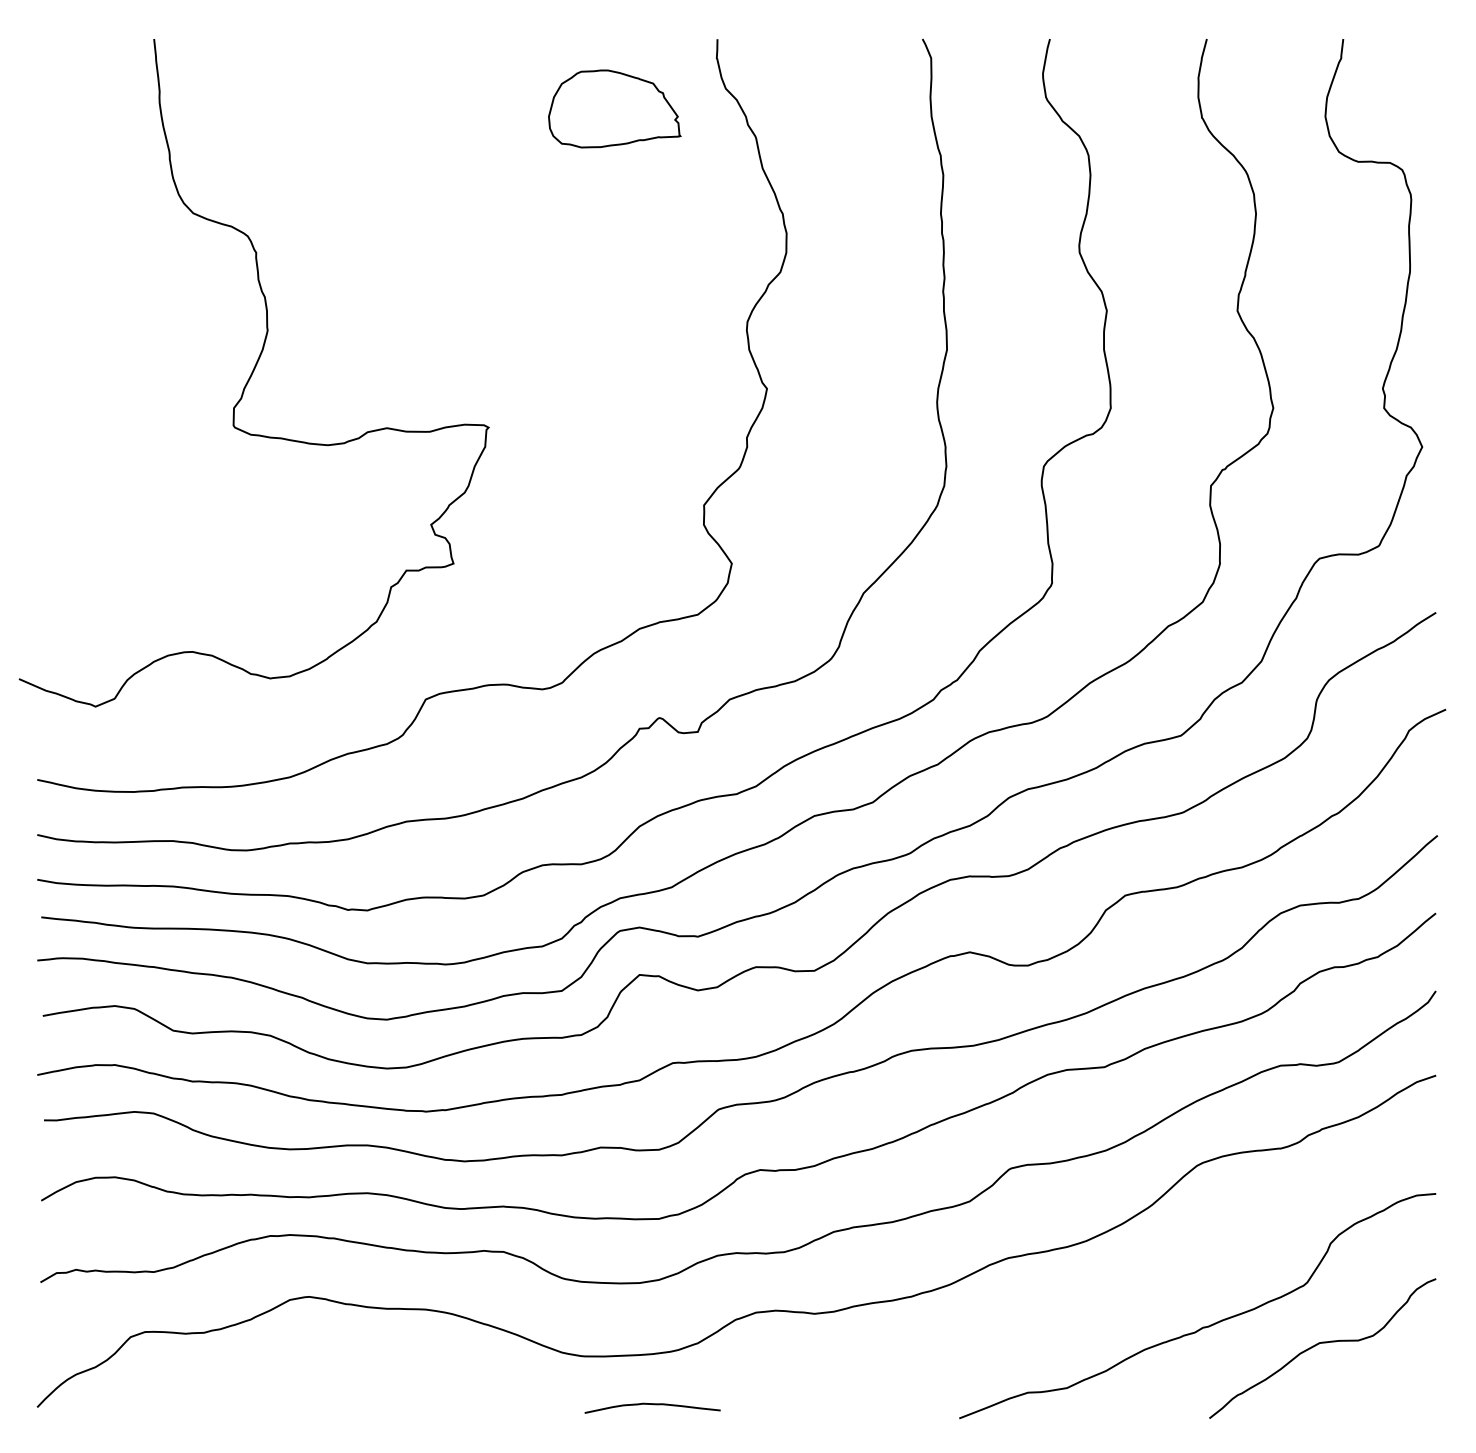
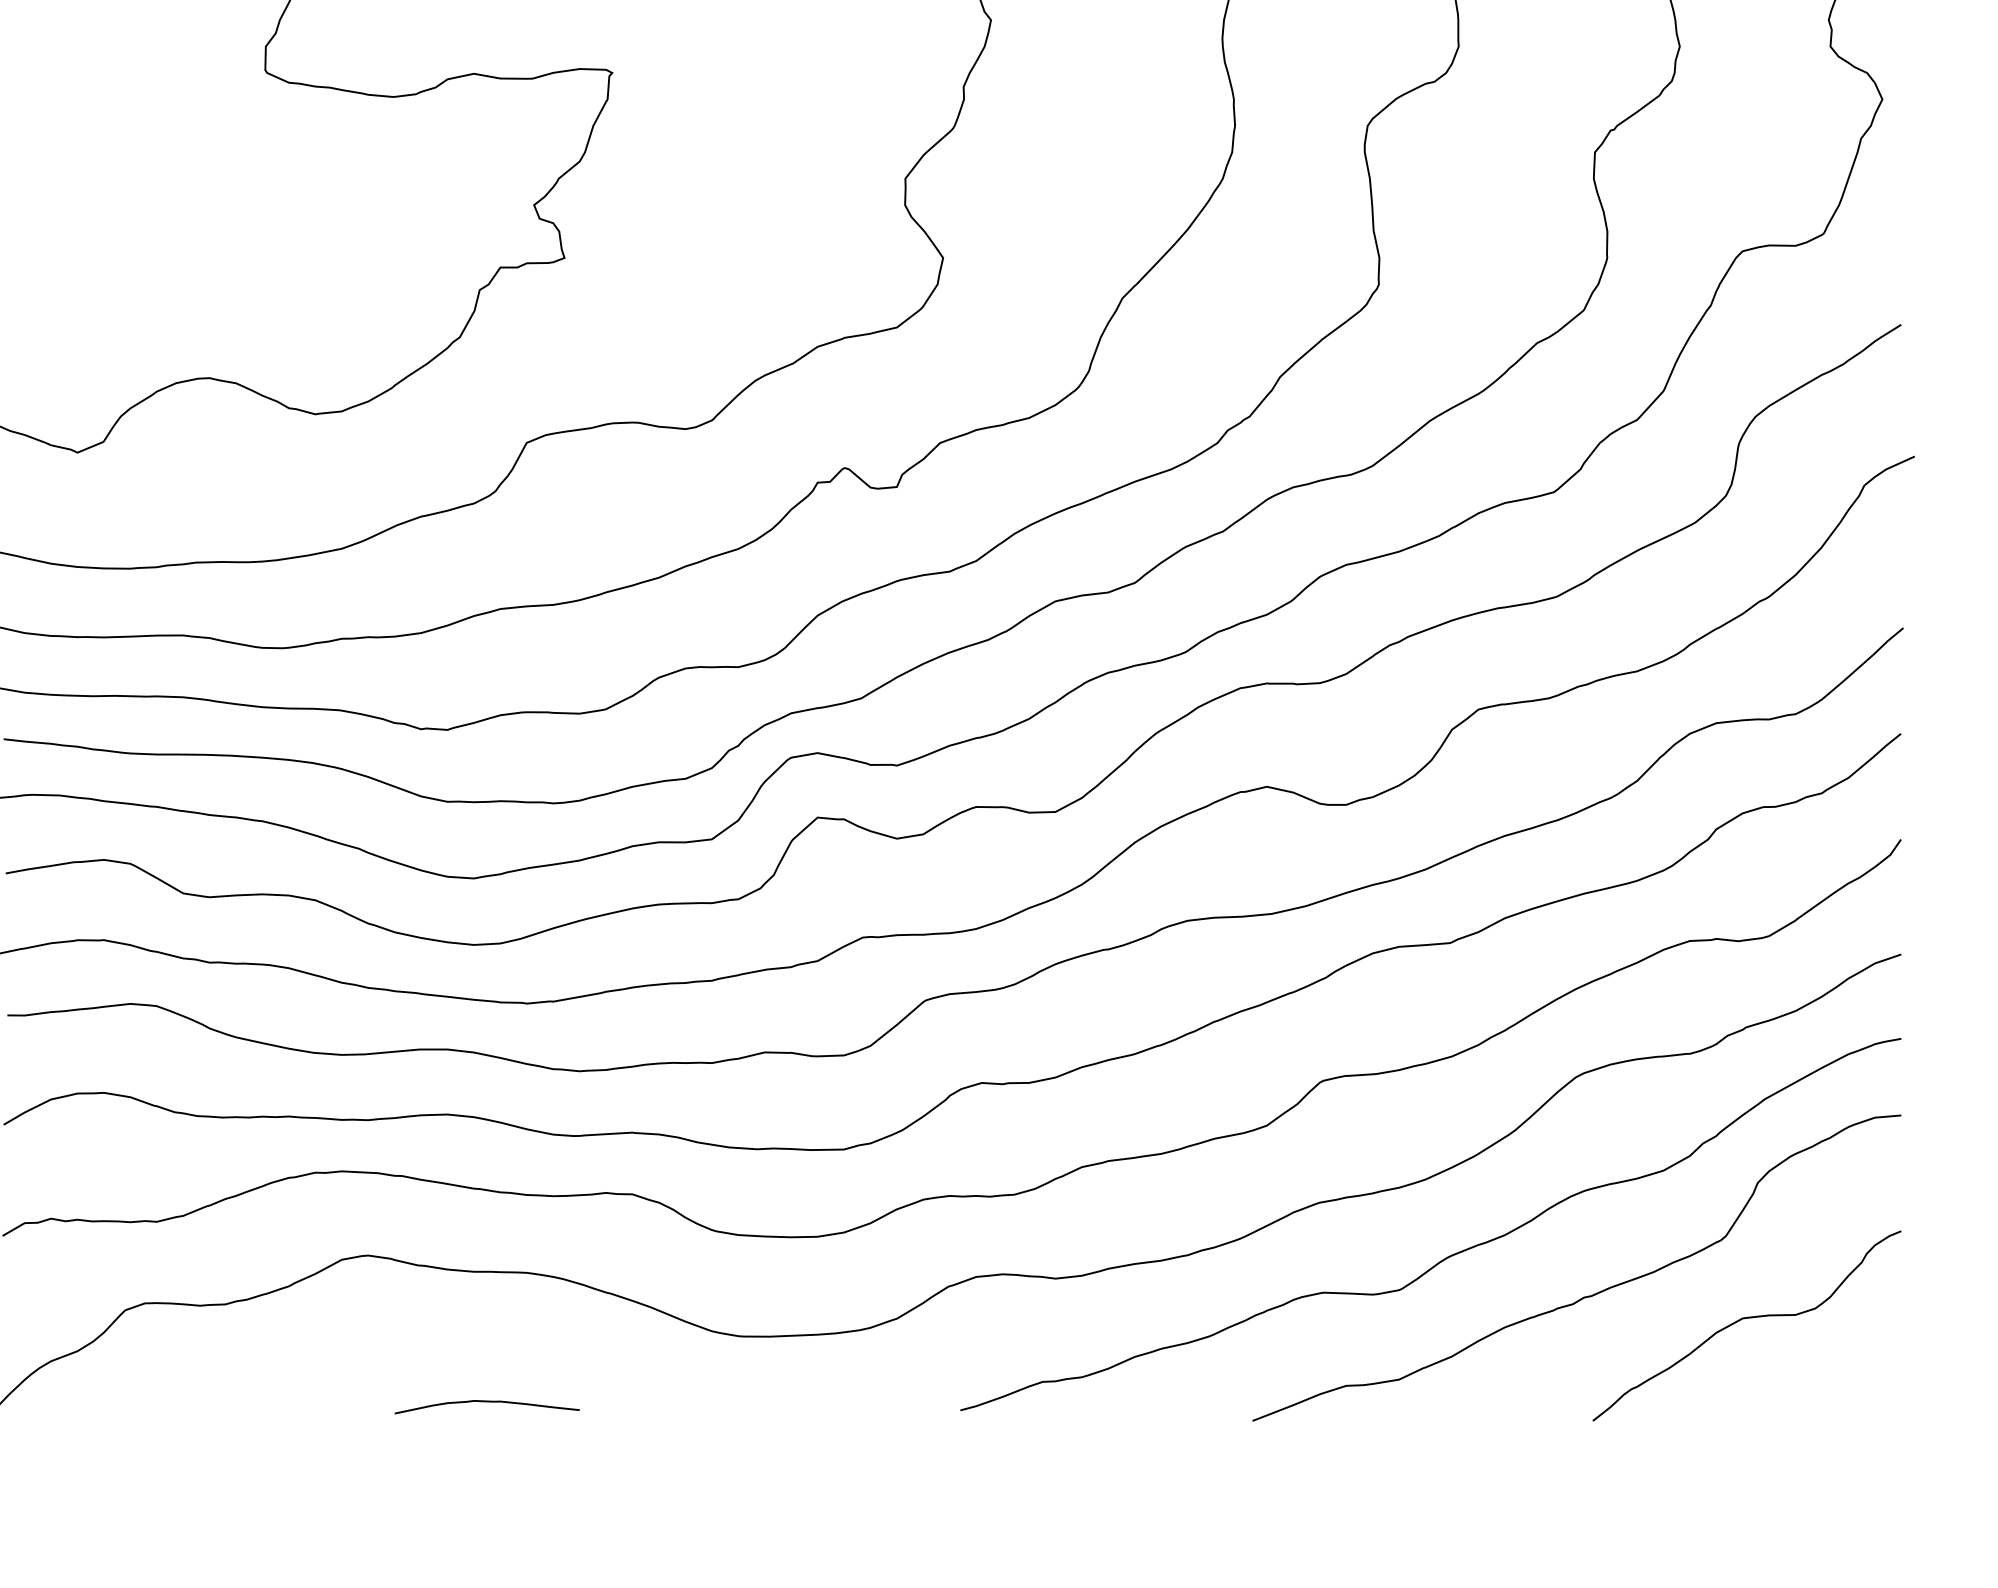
curve: (1102, 1297) -> (1447, 1256), added
curve: (653, 1405) -> (488, 1403), moved

